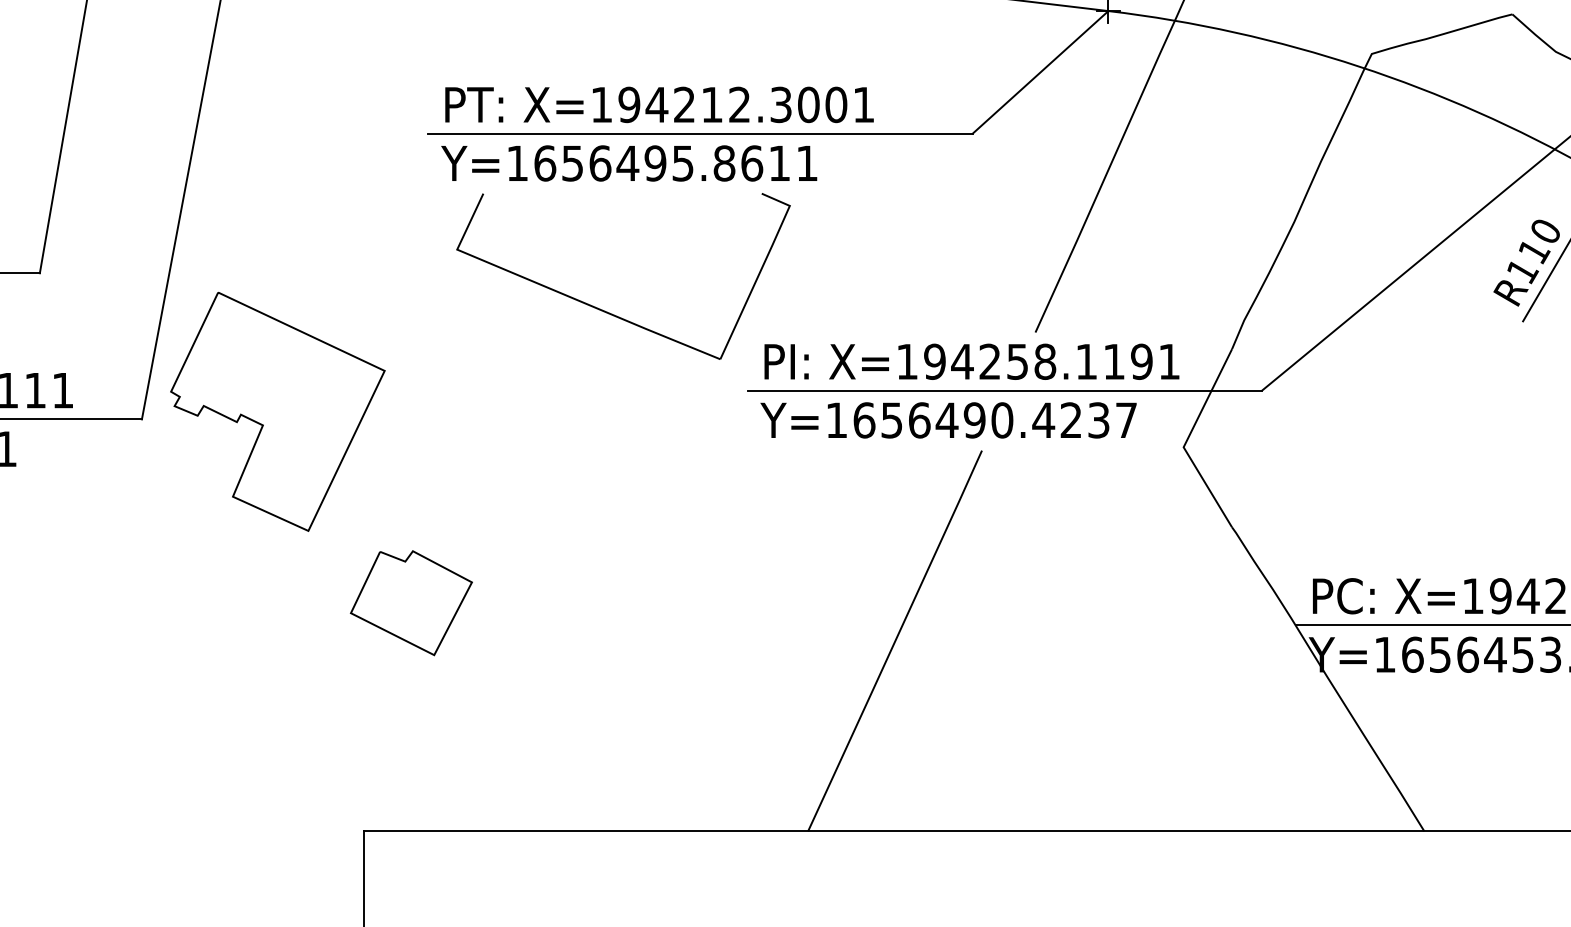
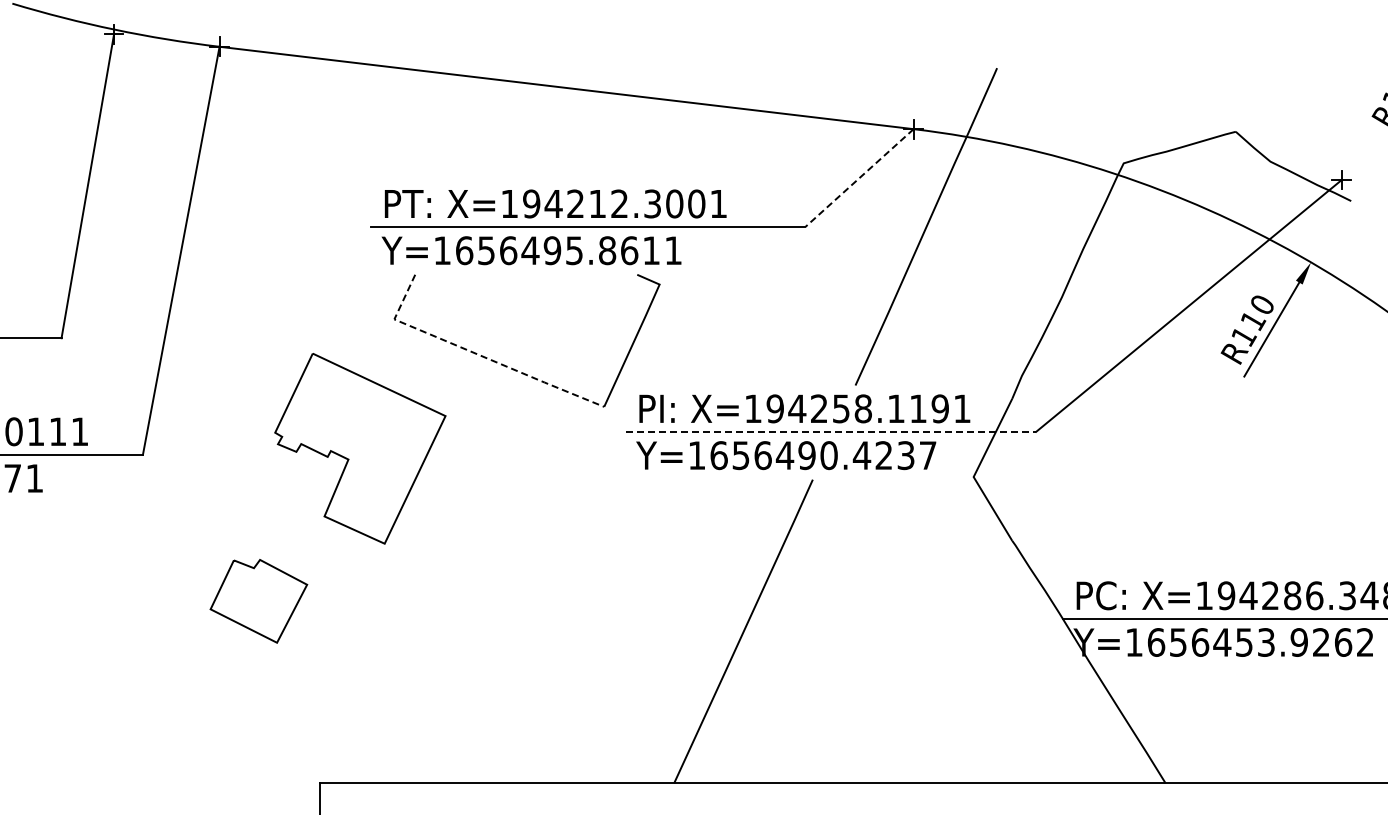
line: (1040, 72) -> (859, 178), solid -> dashed
line: (560, 293) -> (476, 354), solid -> dashed
line: (1005, 390) -> (831, 431), solid -> dashed
part: (278, 411) -> (360, 448), moved
part: (410, 603) -> (258, 601), moved

